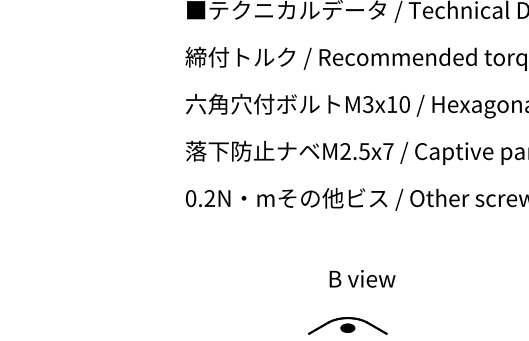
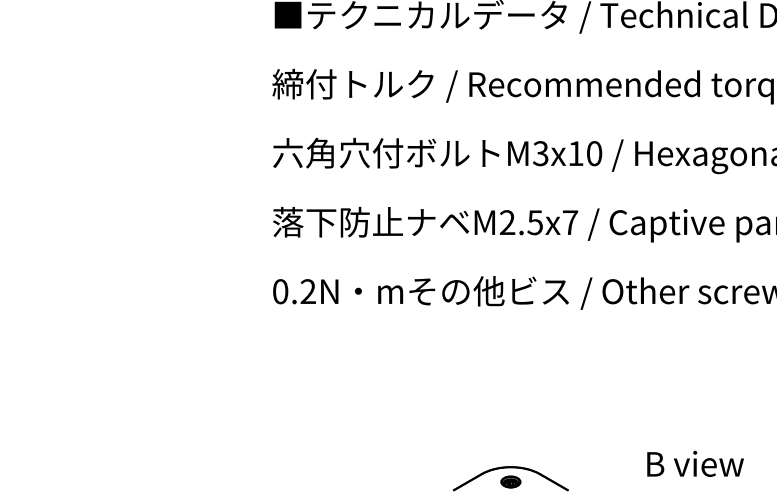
text: (362, 278) -> (695, 463), moved

